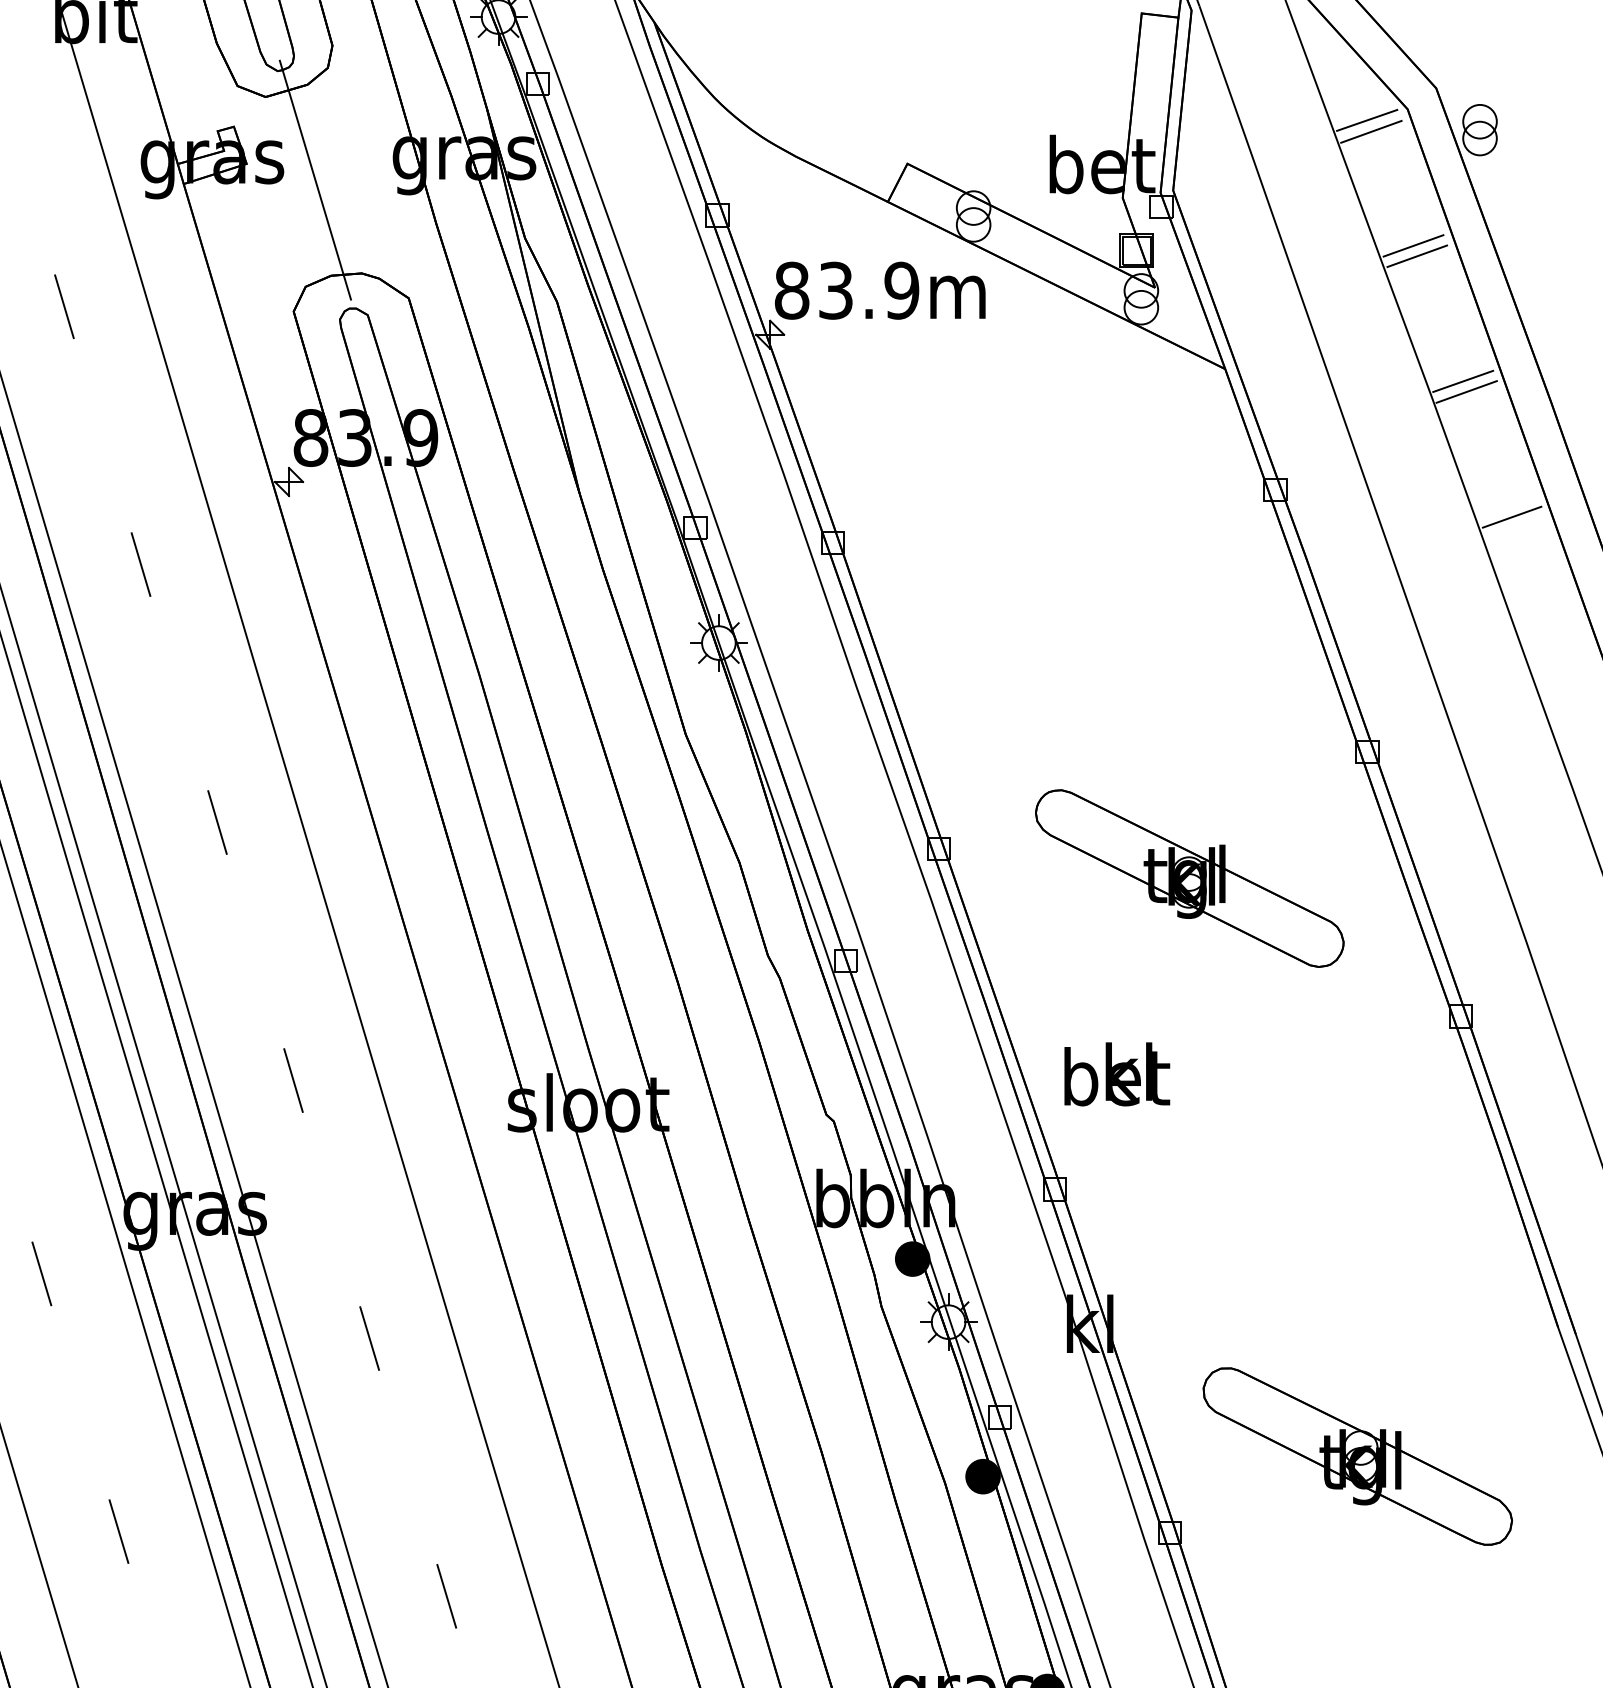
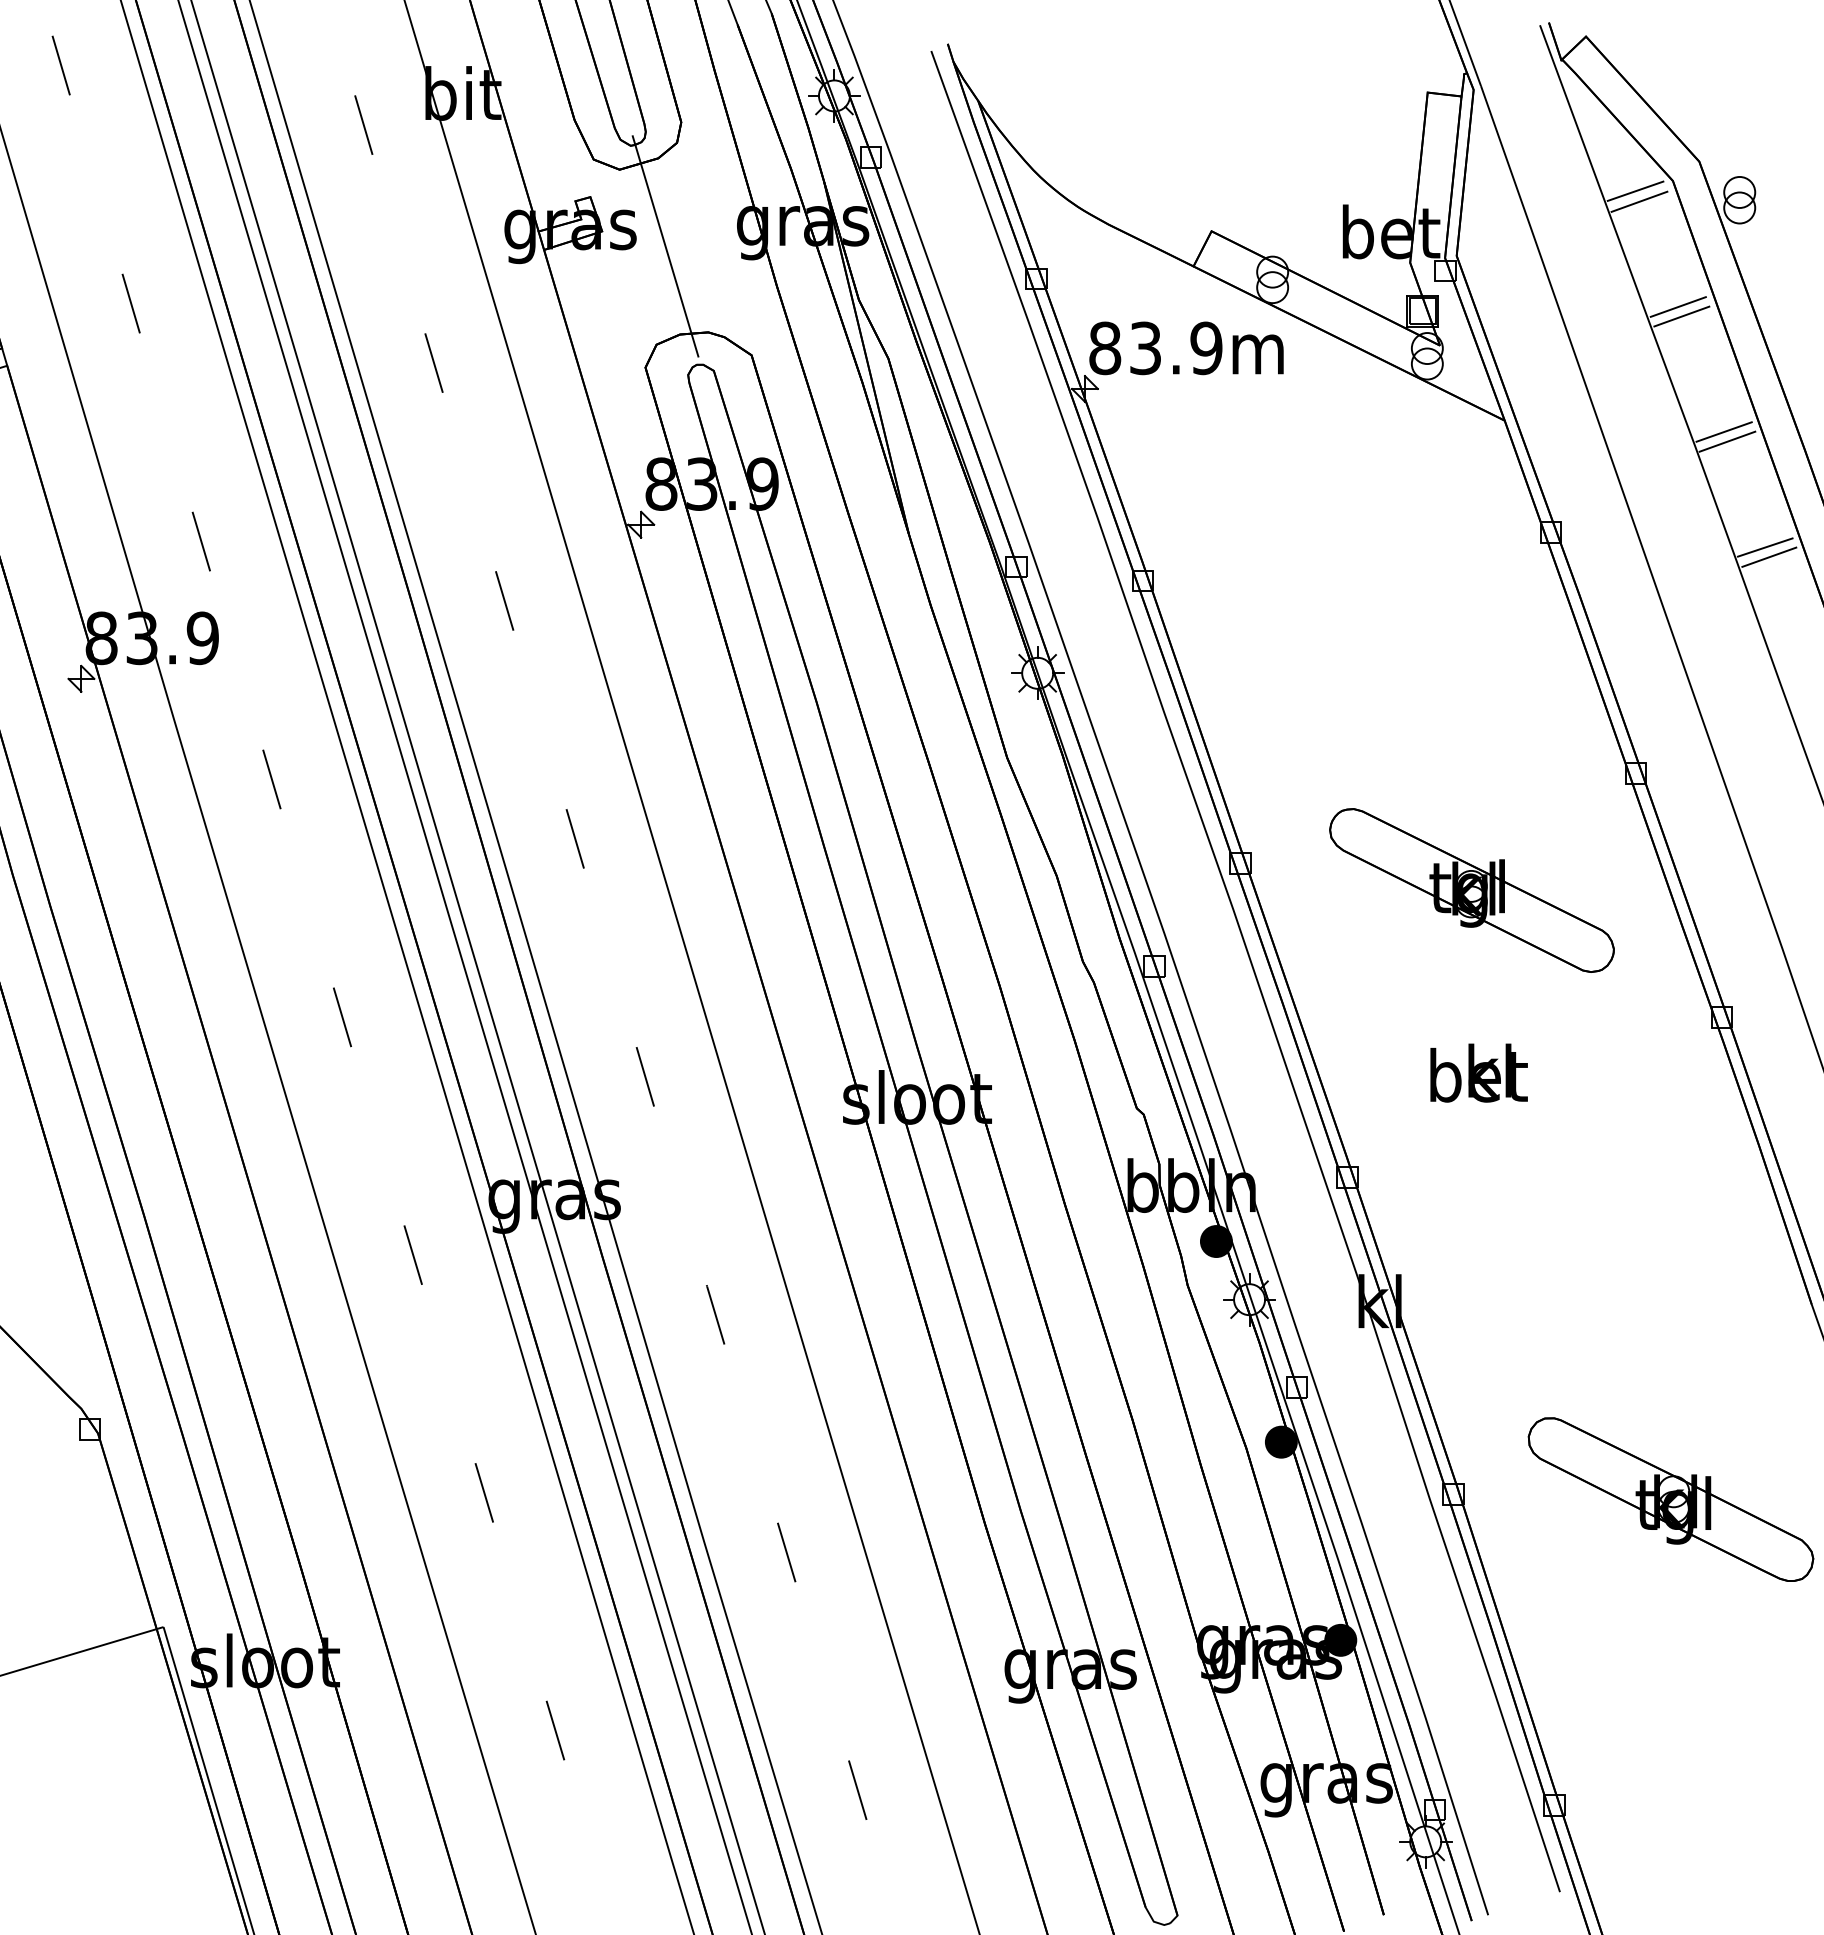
line: (1506, 506) -> (1764, 547), added
text: (1116, 1073) -> (1478, 1072), moved
part: (1357, 1456) -> (1670, 1499), moved

